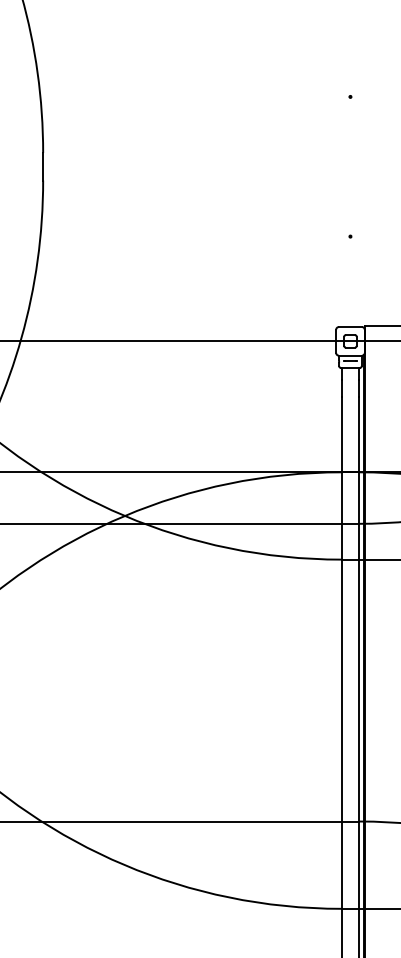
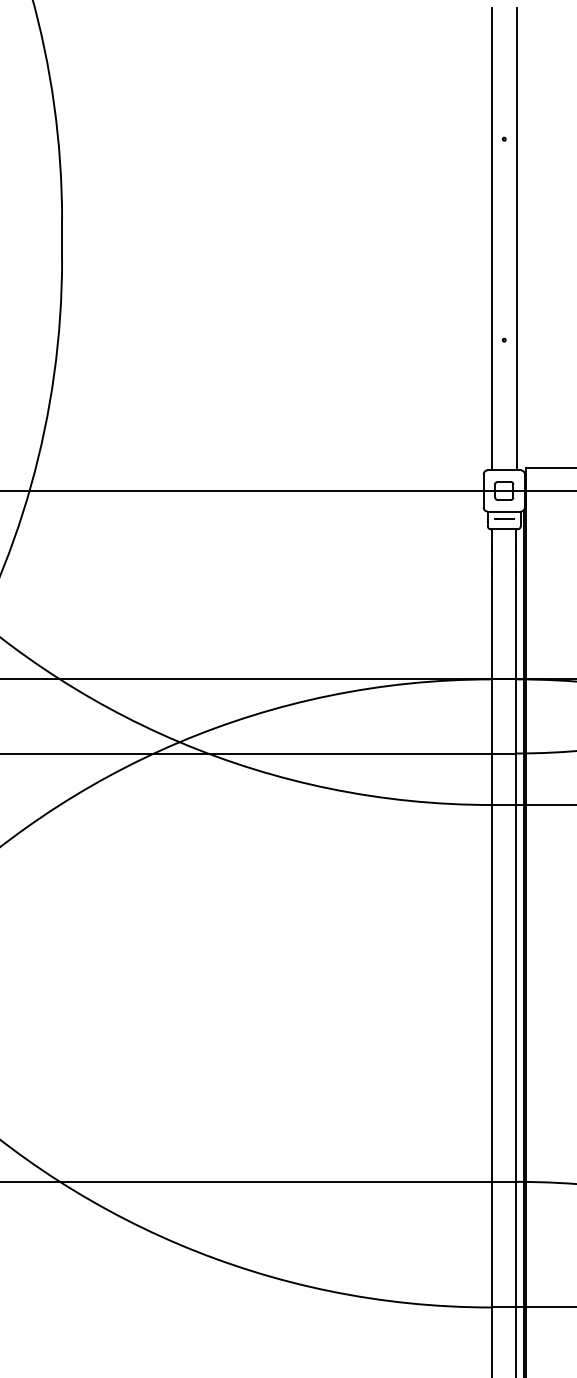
line: (341, 166) -> (491, 239), added
line: (359, 166) -> (517, 239), added

